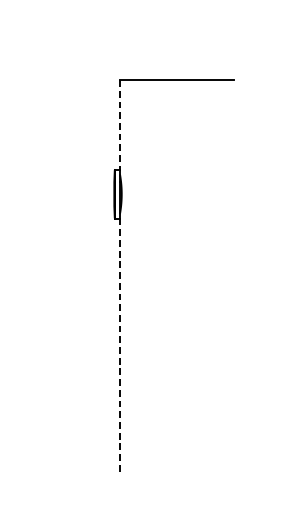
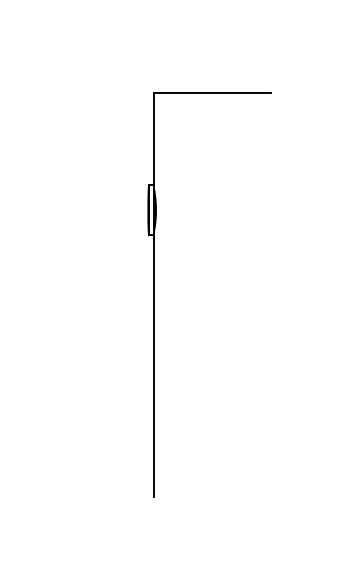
line: (120, 125) -> (154, 139), dashed -> solid
line: (120, 346) -> (154, 366), dashed -> solid

